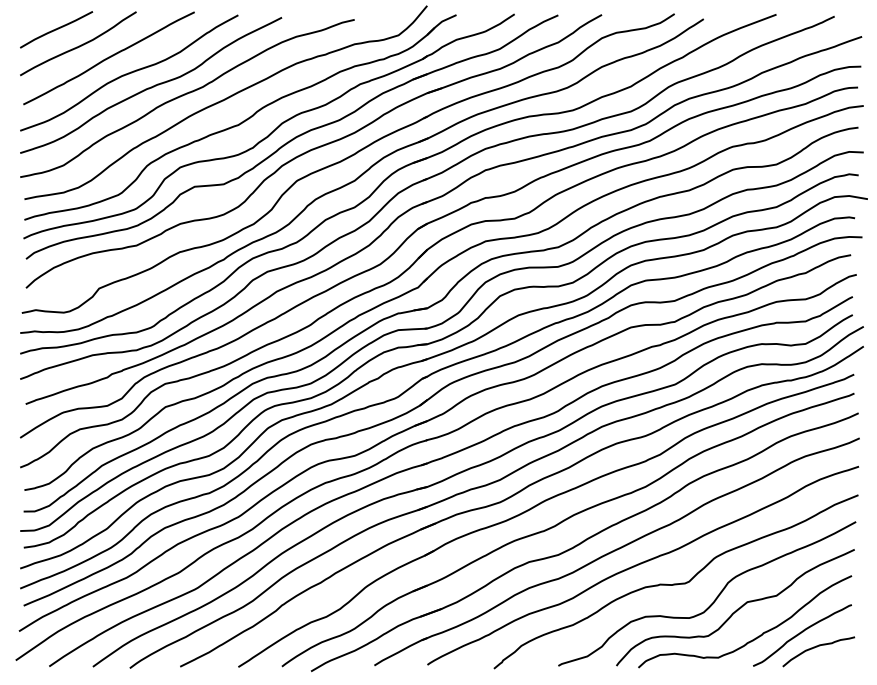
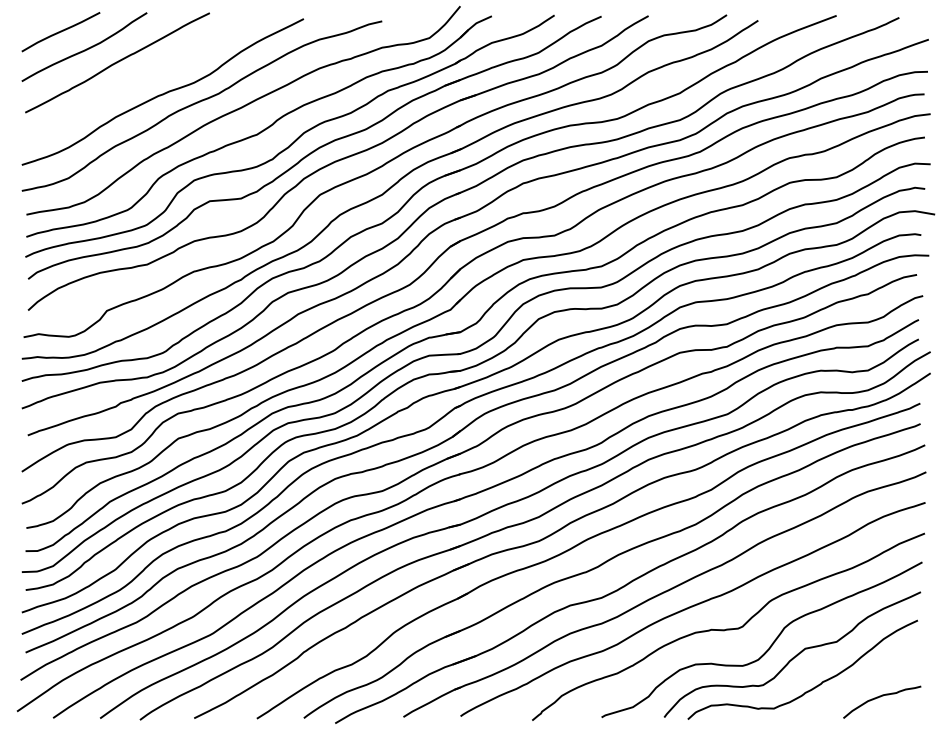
curve: (128, 72) -> (138, 78), removed
curve: (801, 633) -> (863, 682), removed

